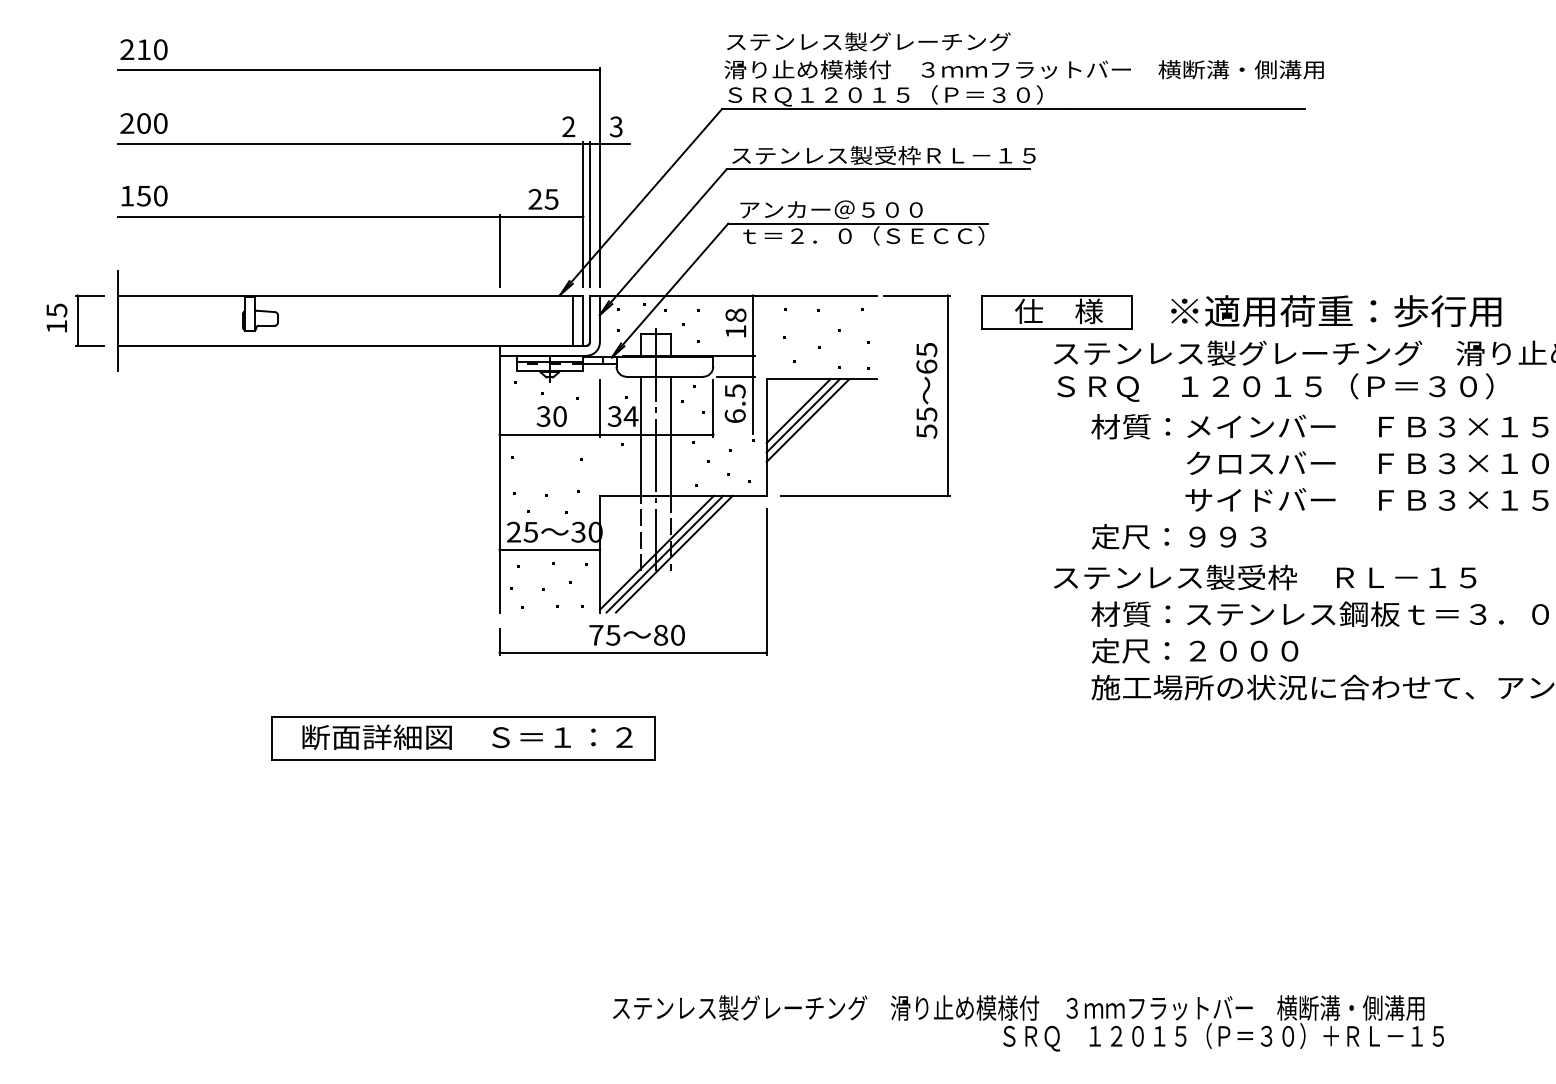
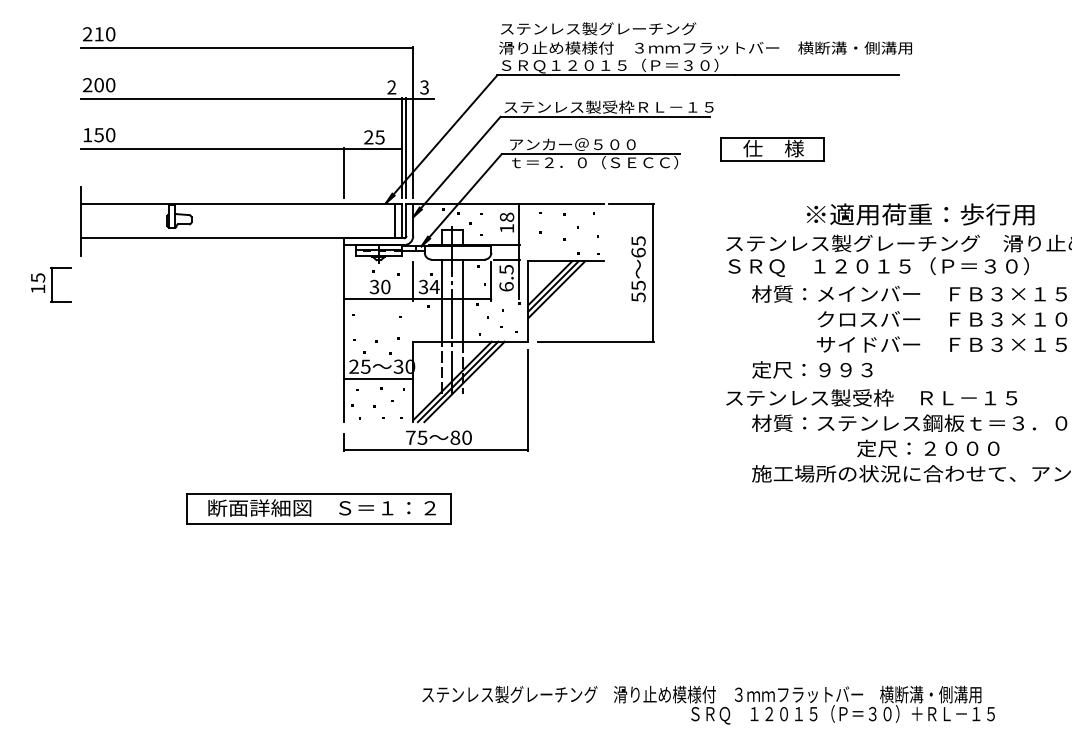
part: (1057, 312) -> (772, 149), moved
part: (76, 321) -> (51, 285), moved
text: (1195, 650) -> (928, 448), moved

